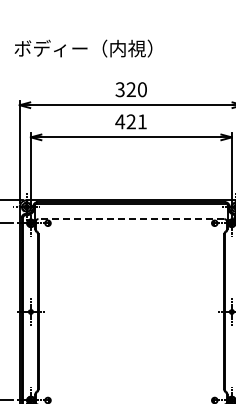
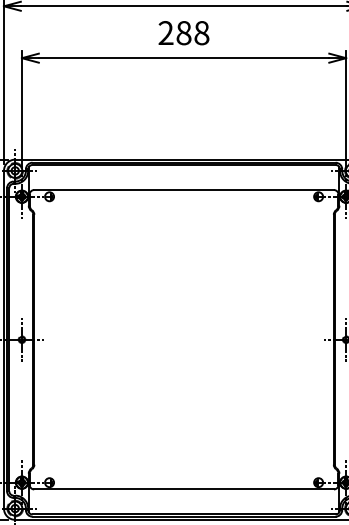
text: (130, 121) -> (182, 32), 421 -> 288
line: (131, 219) -> (184, 190), dashed -> solid

